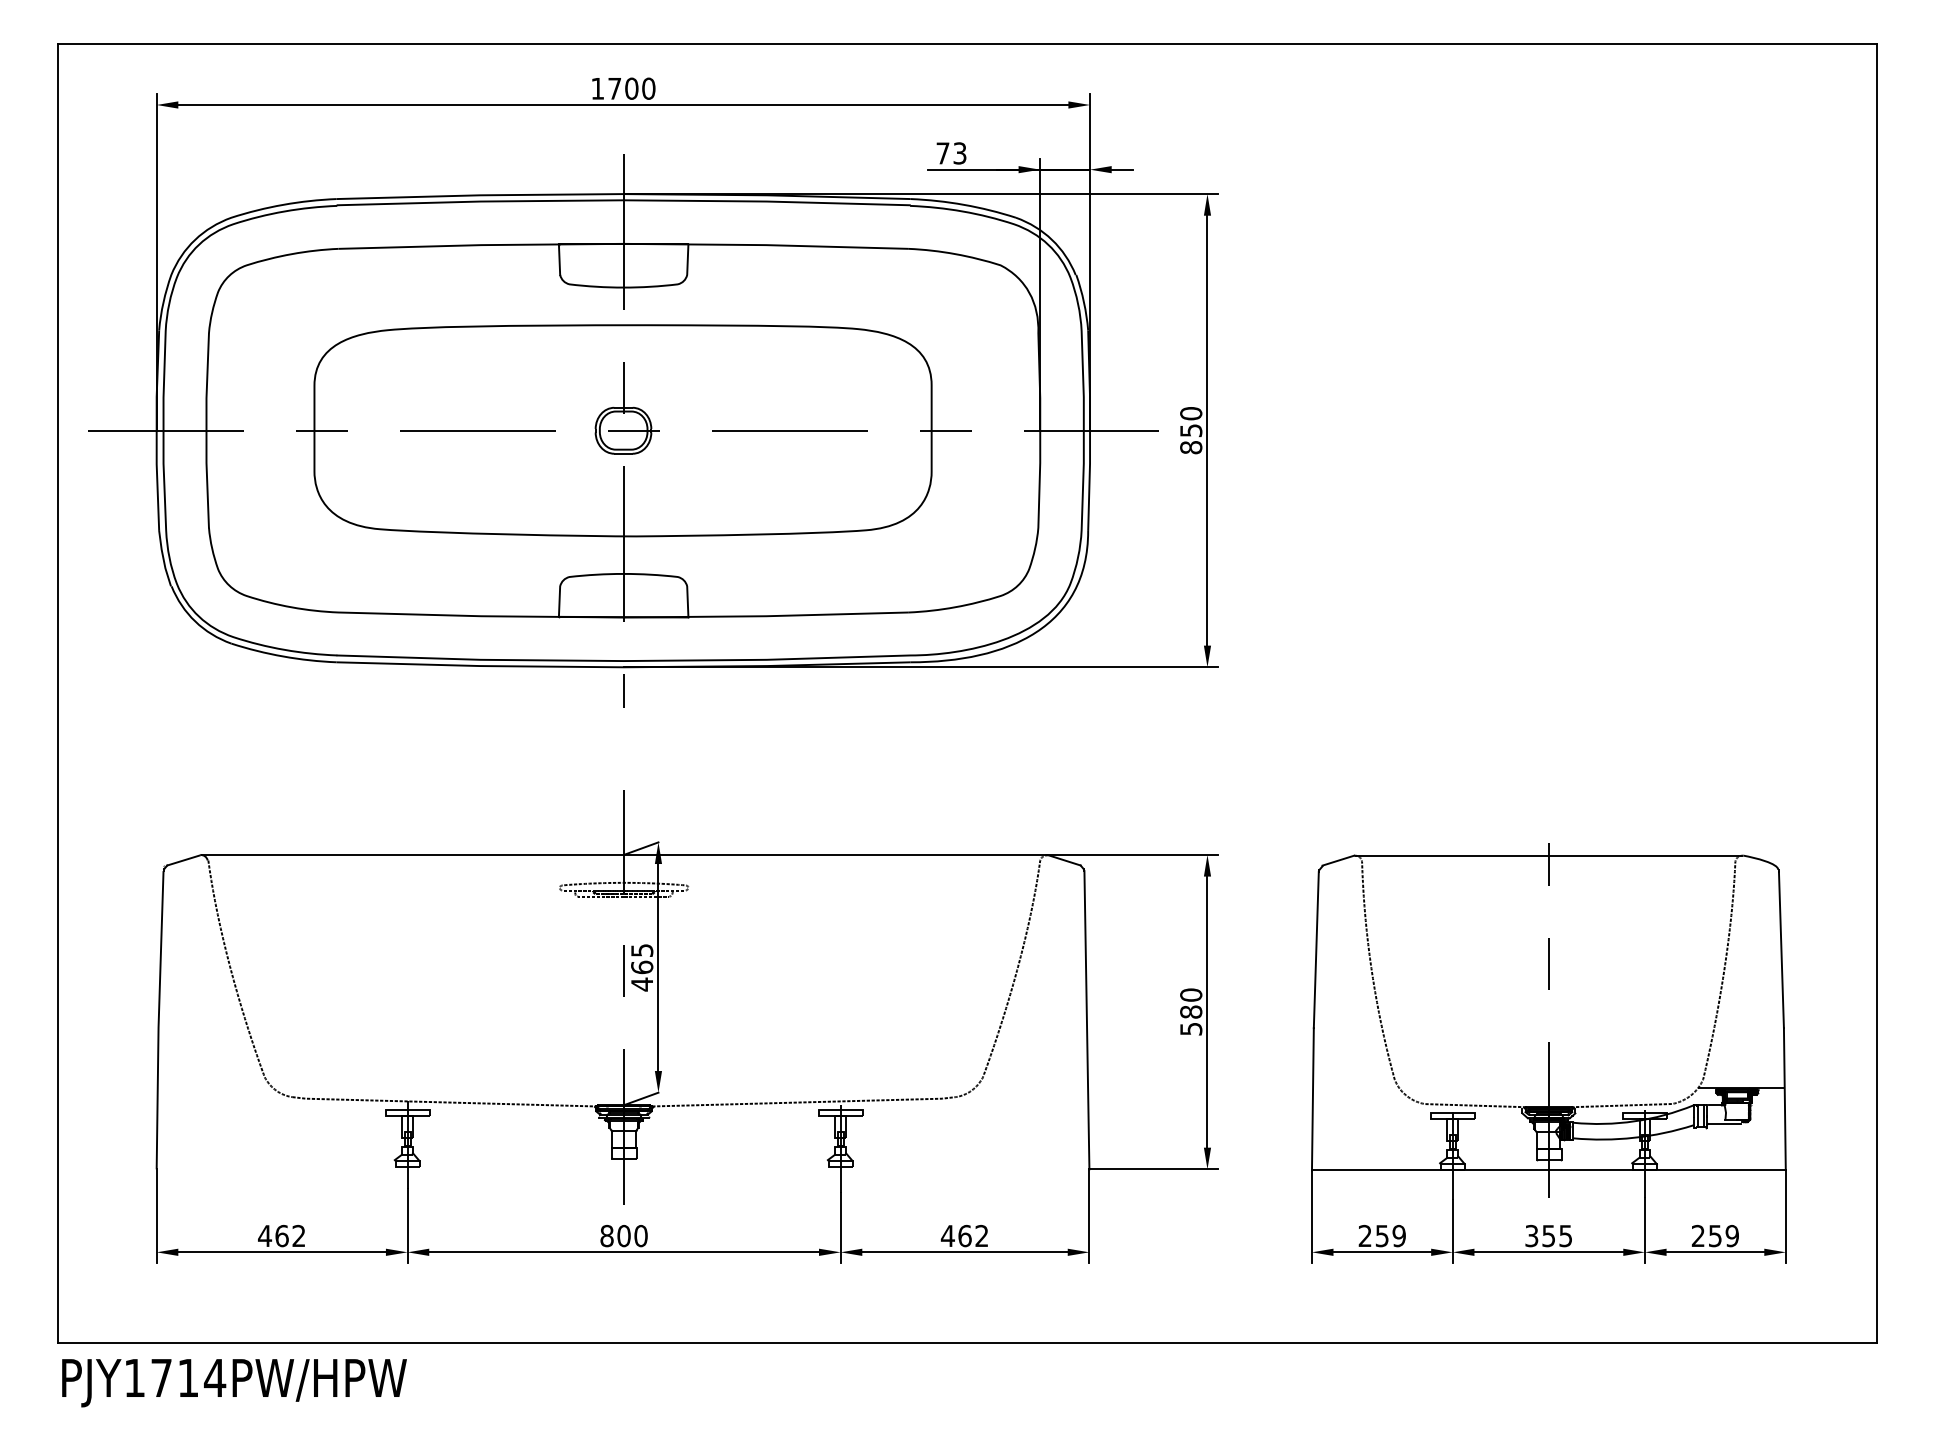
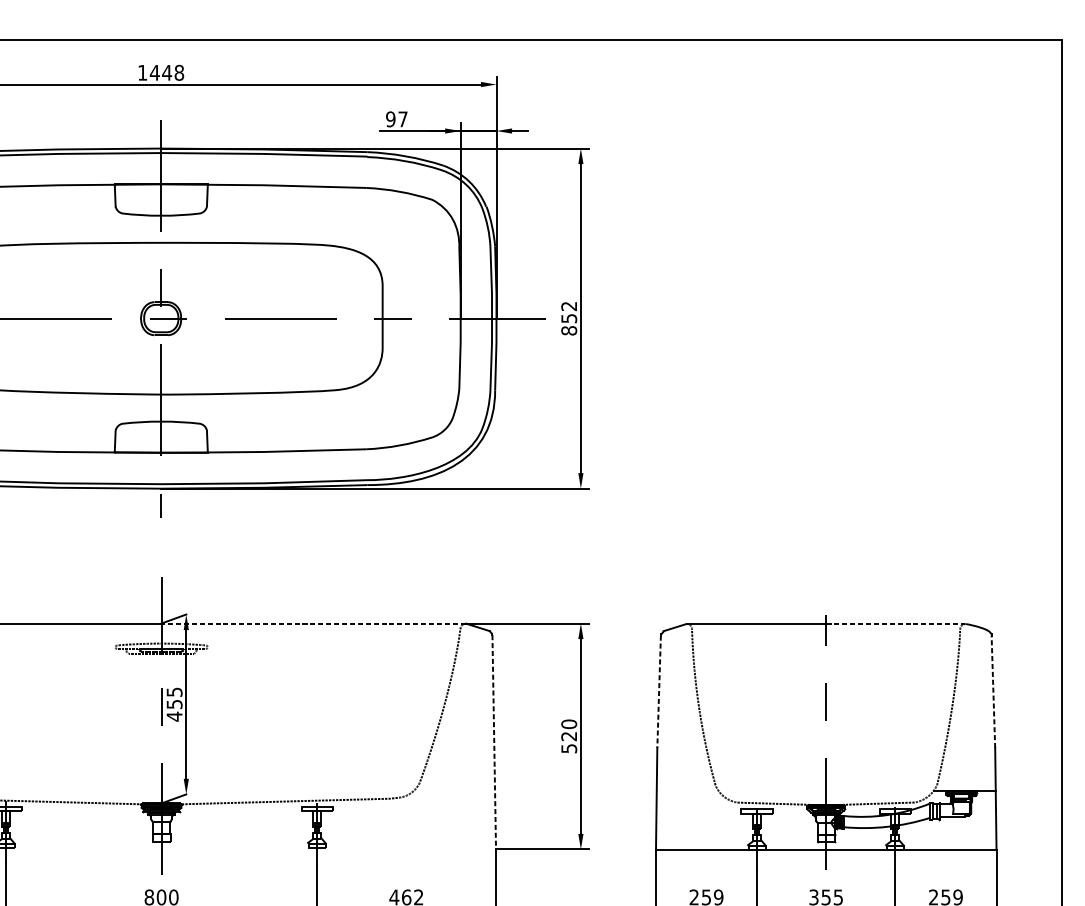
text: (631, 88) -> (166, 72), 1700 -> 1448
text: (951, 153) -> (396, 119), 73 -> 97
text: (1191, 413) -> (569, 306), 850 -> 852
line: (835, 854) -> (313, 623), solid -> dashed
line: (1645, 855) -> (895, 623), solid -> dashed
line: (1781, 949) -> (993, 691), solid -> dashed
line: (1316, 950) -> (659, 692), solid -> dashed
text: (642, 967) -> (174, 704), 465 -> 455
text: (1191, 1011) -> (569, 736), 580 -> 520
line: (1086, 1020) -> (493, 742), solid -> dashed

